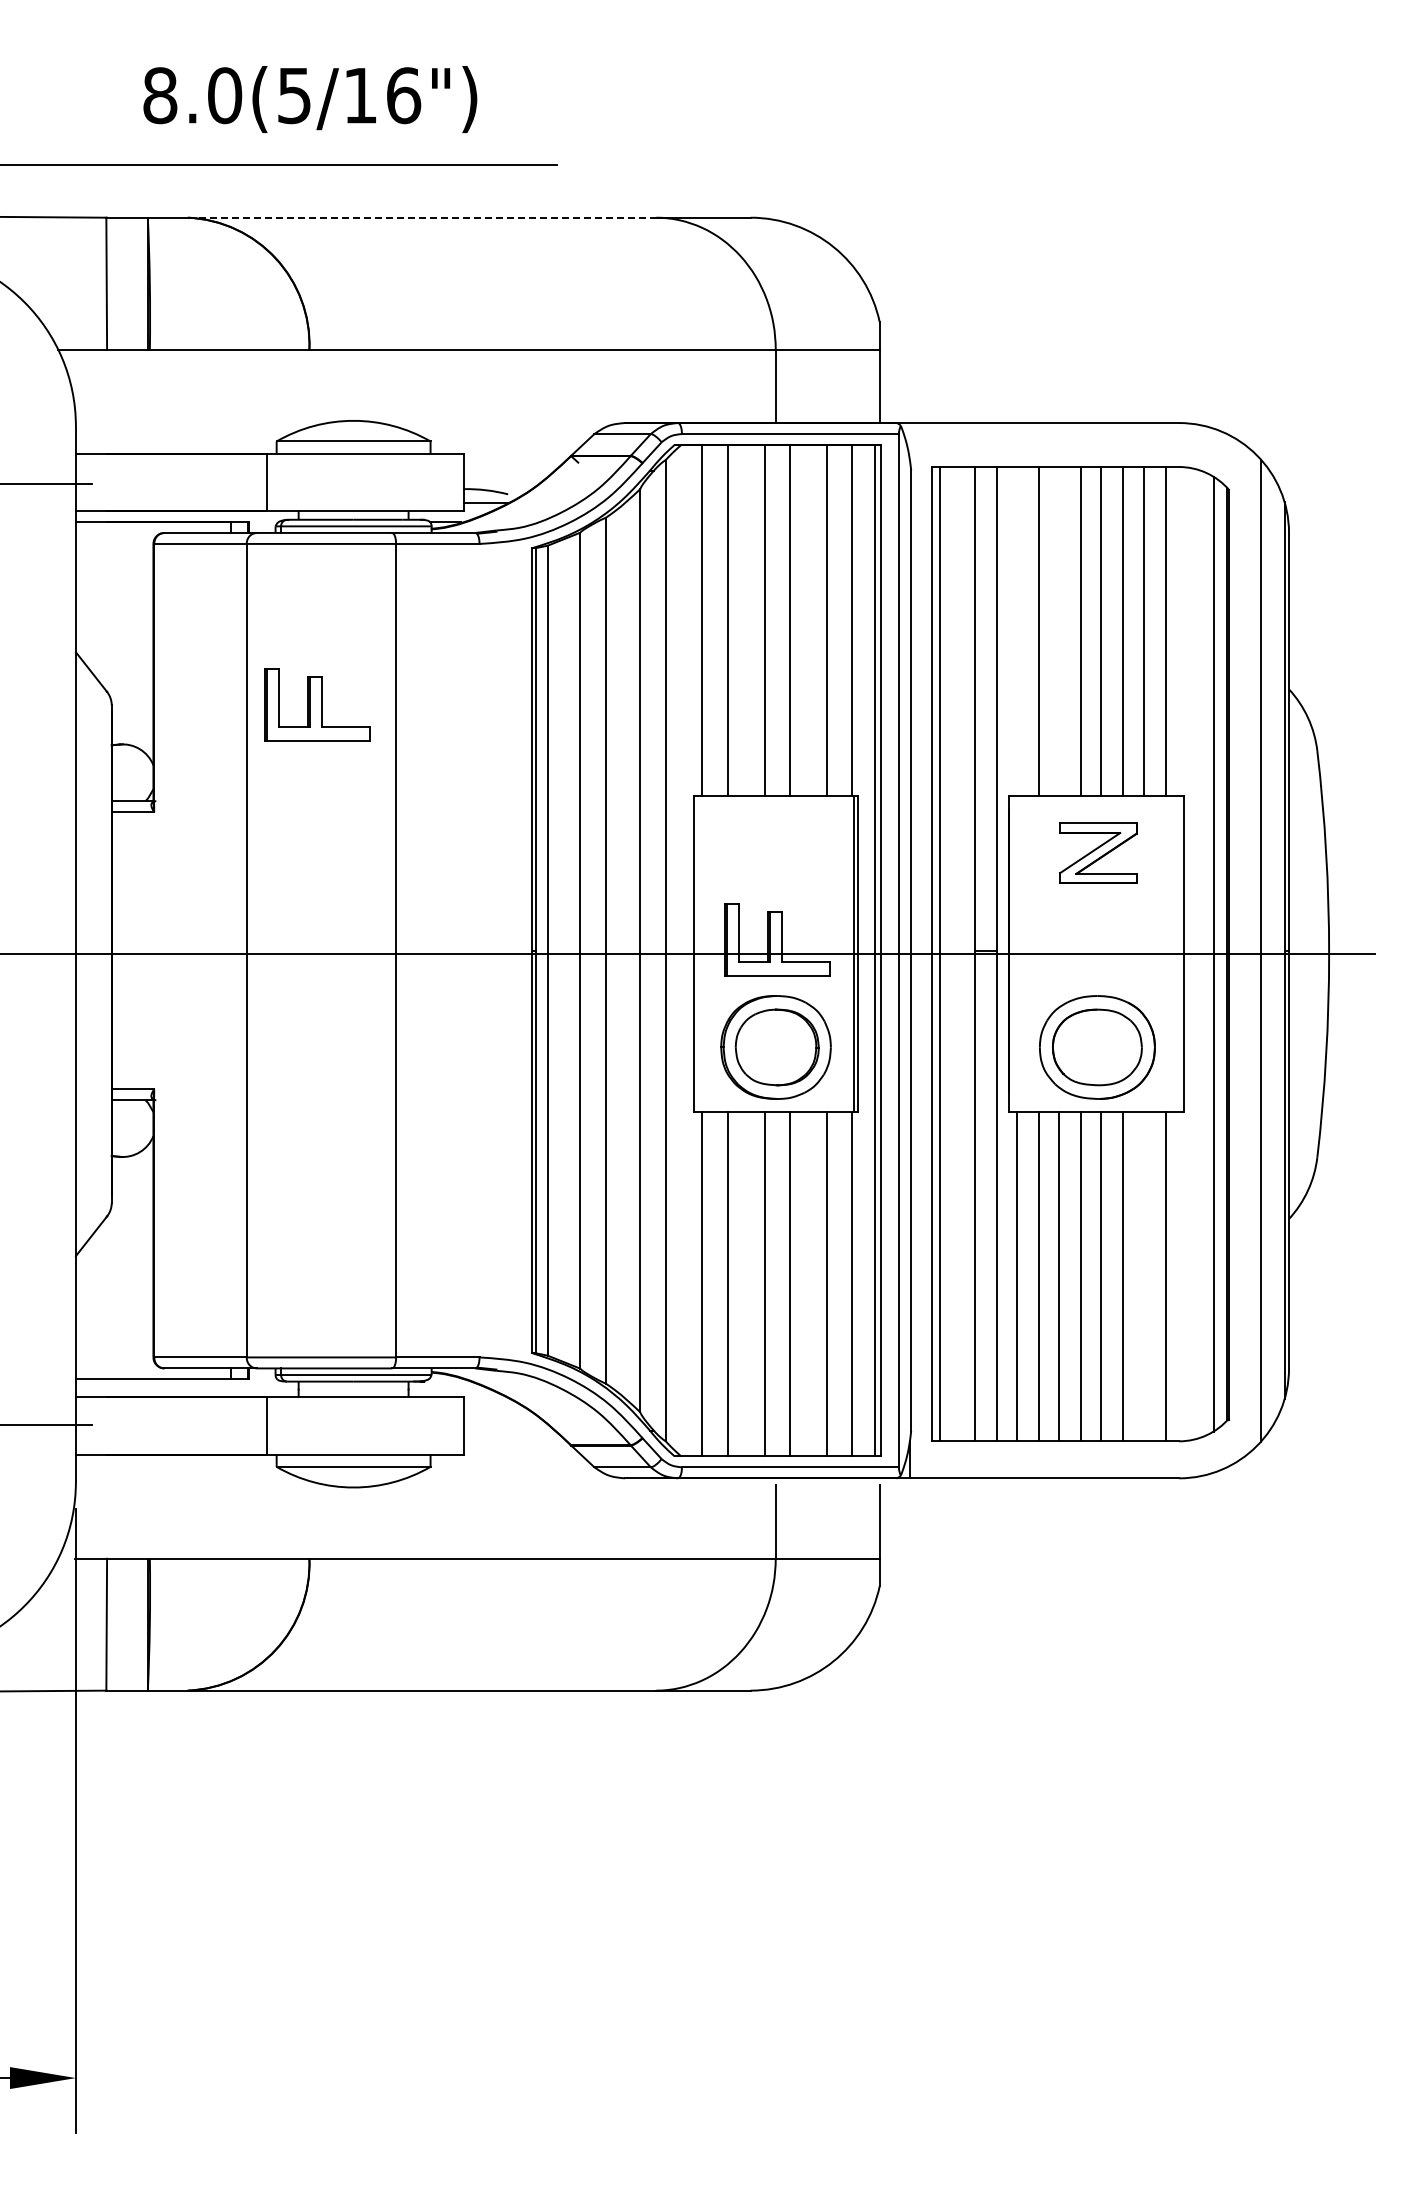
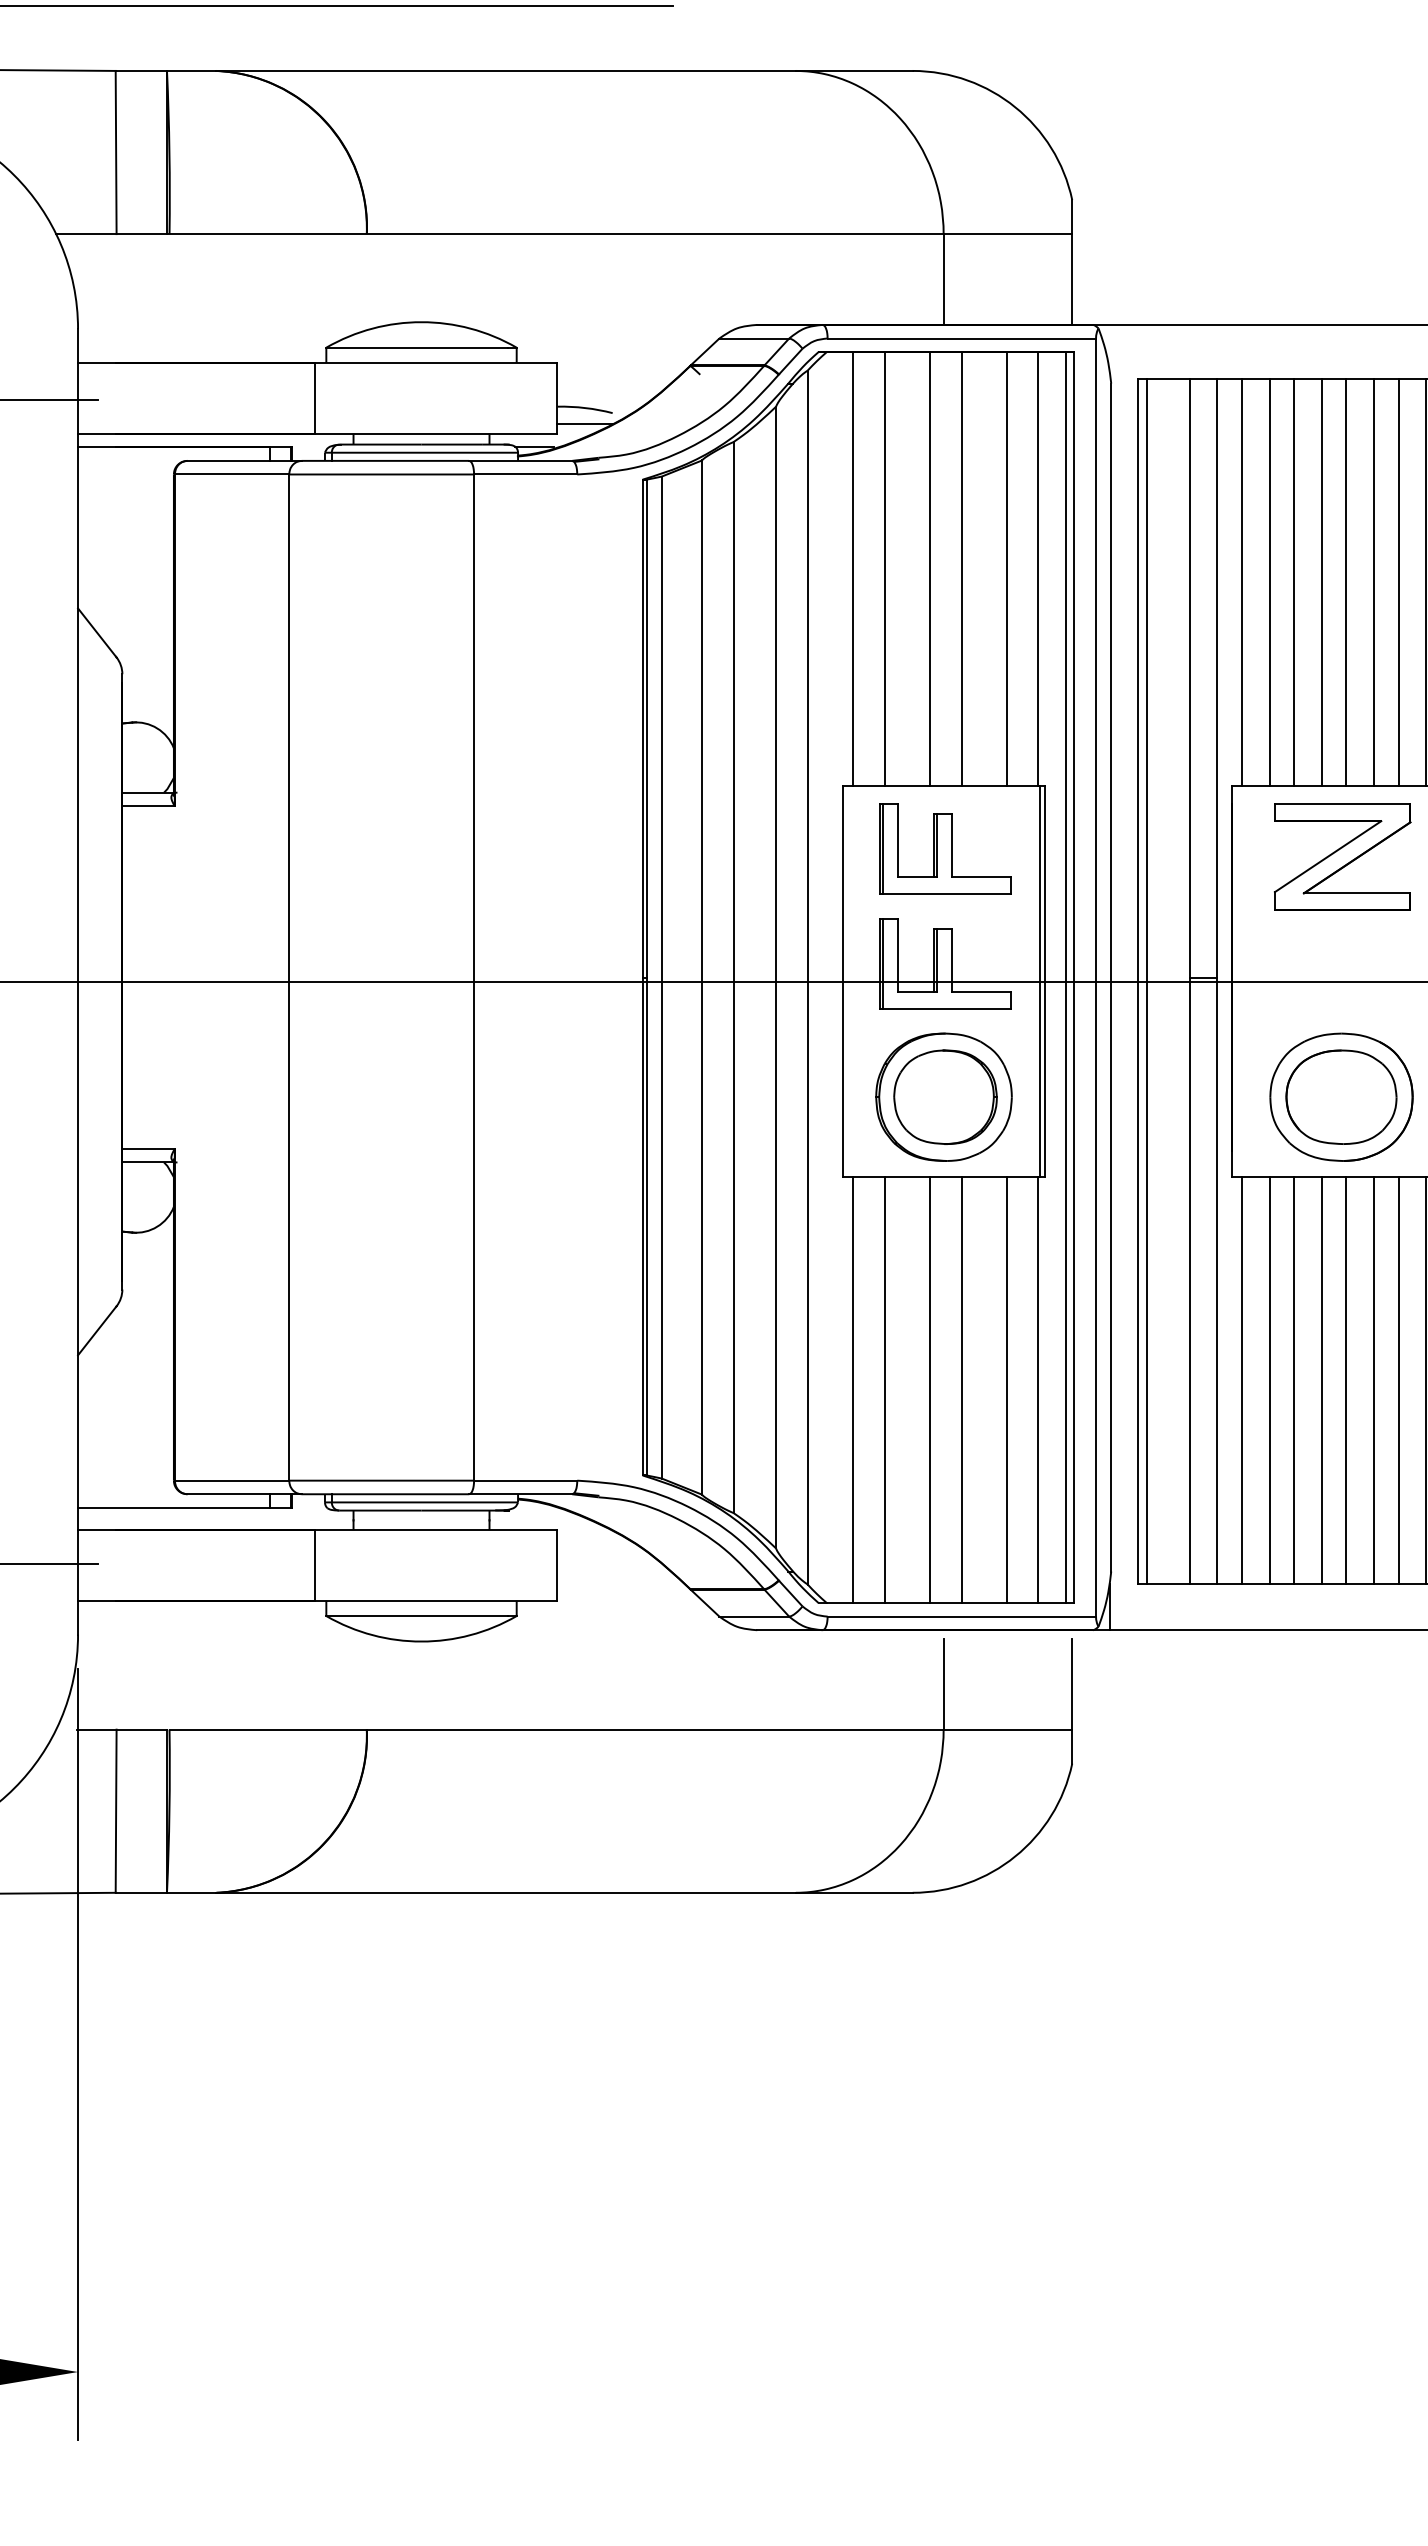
line: (422, 217) -> (506, 70), dashed -> solid
line: (1017, 631) -> (1242, 582), added
line: (1059, 631) -> (1294, 582), added
part: (317, 704) -> (945, 848), moved
part: (1098, 853) -> (1342, 857), size x1.43
line: (1143, 1276) -> (1398, 1380), added

